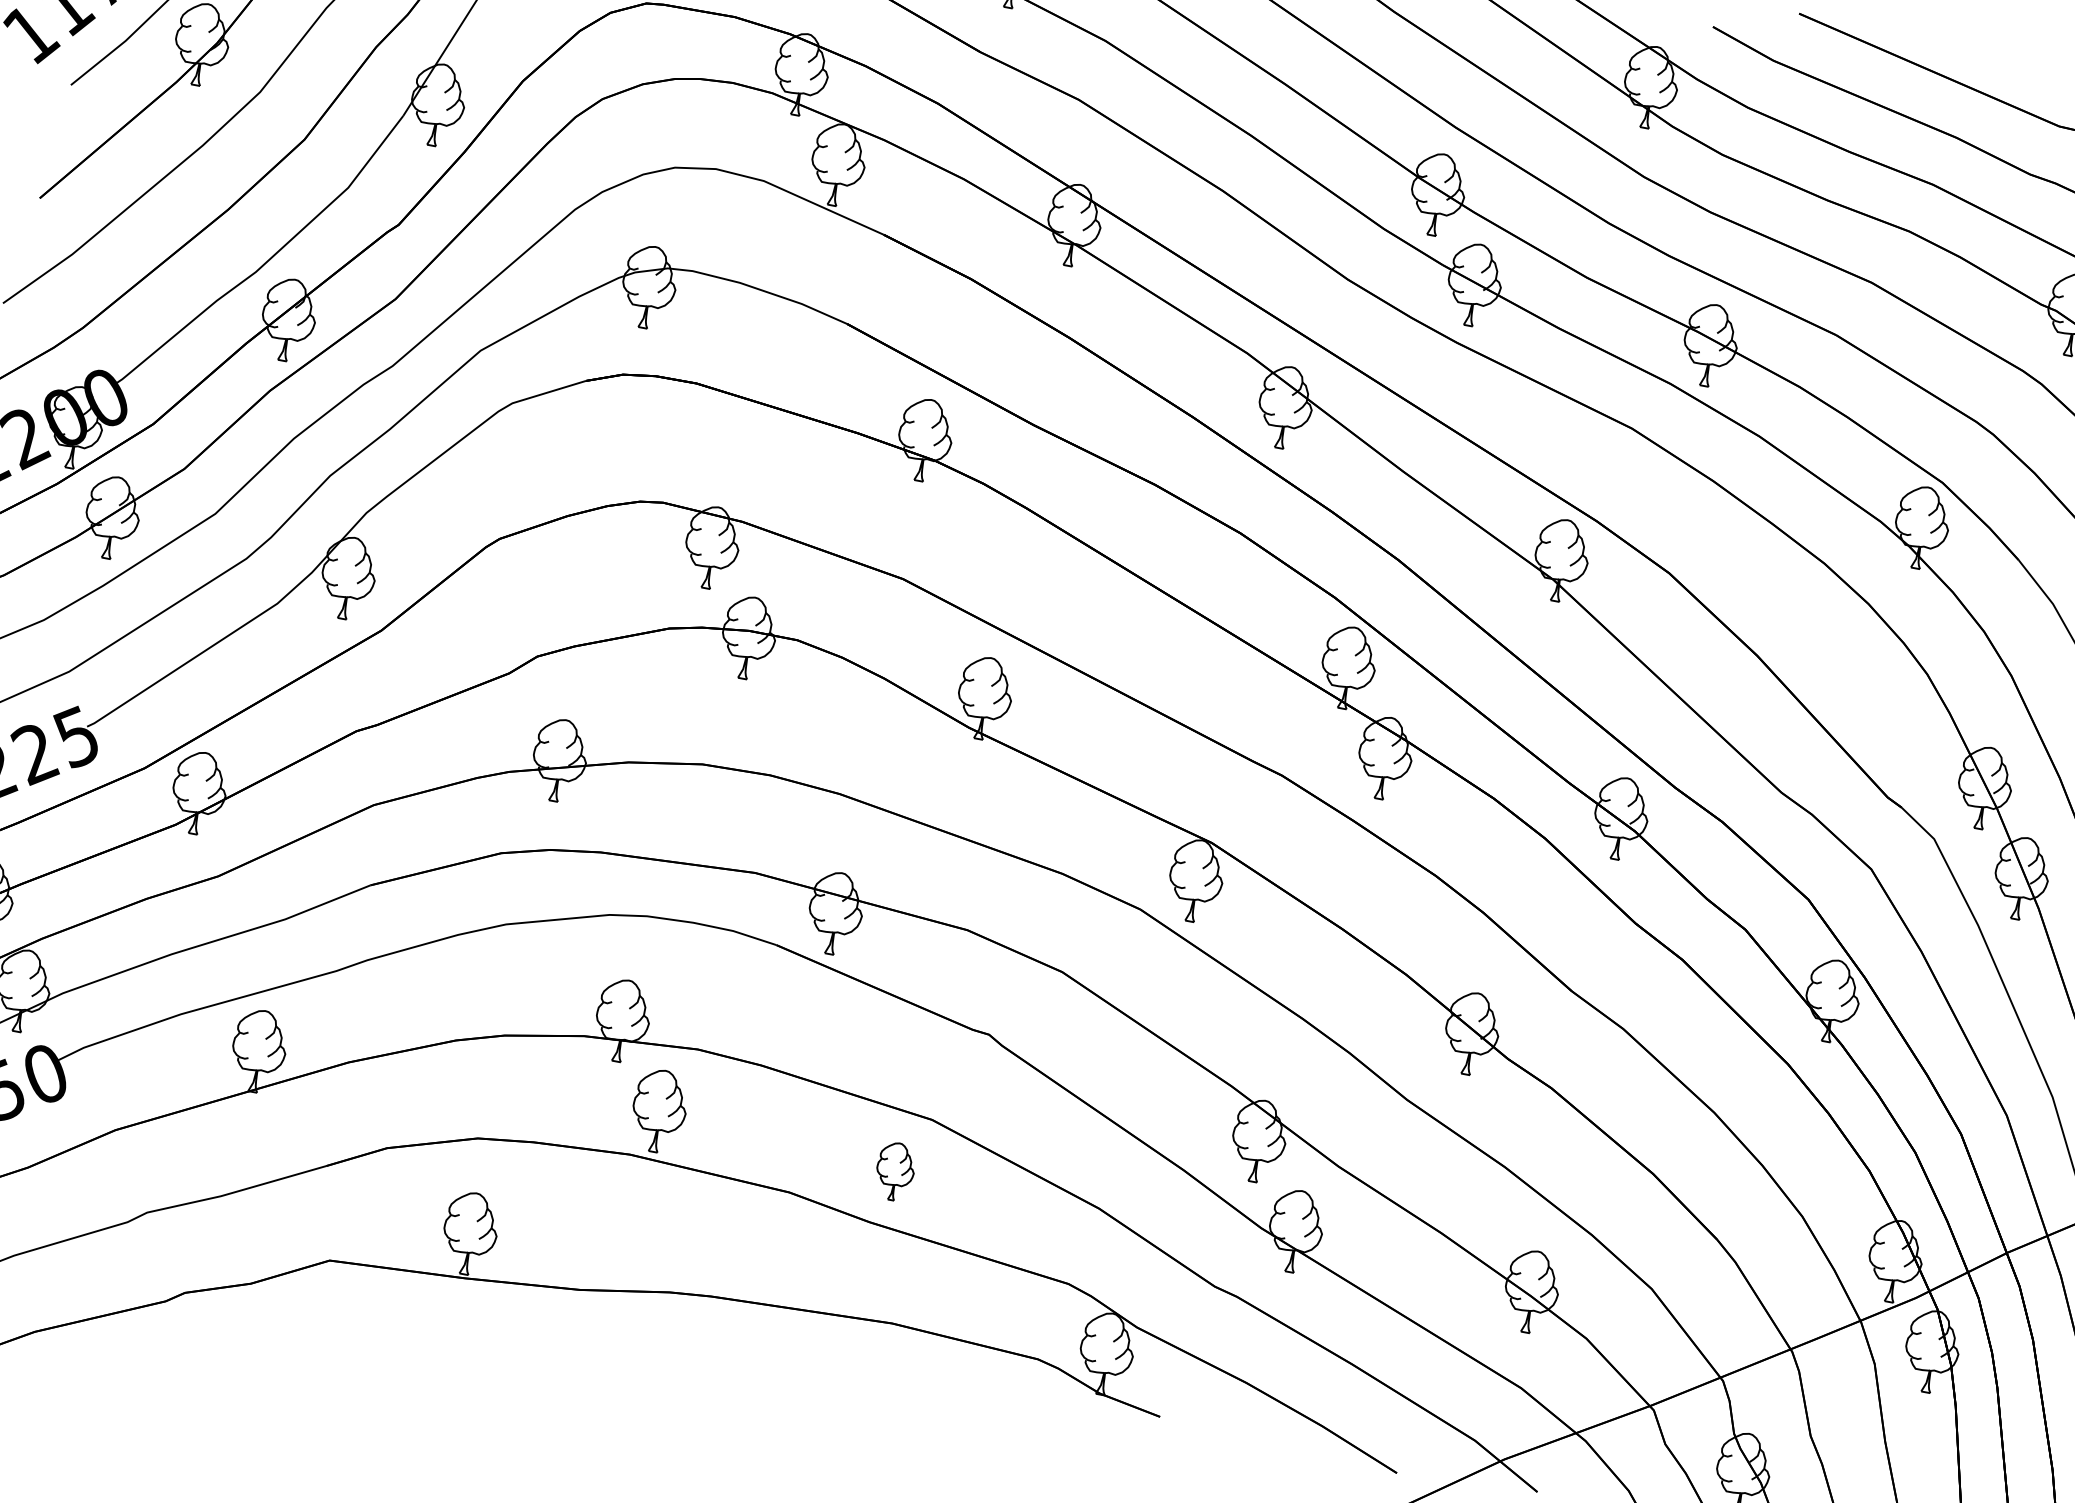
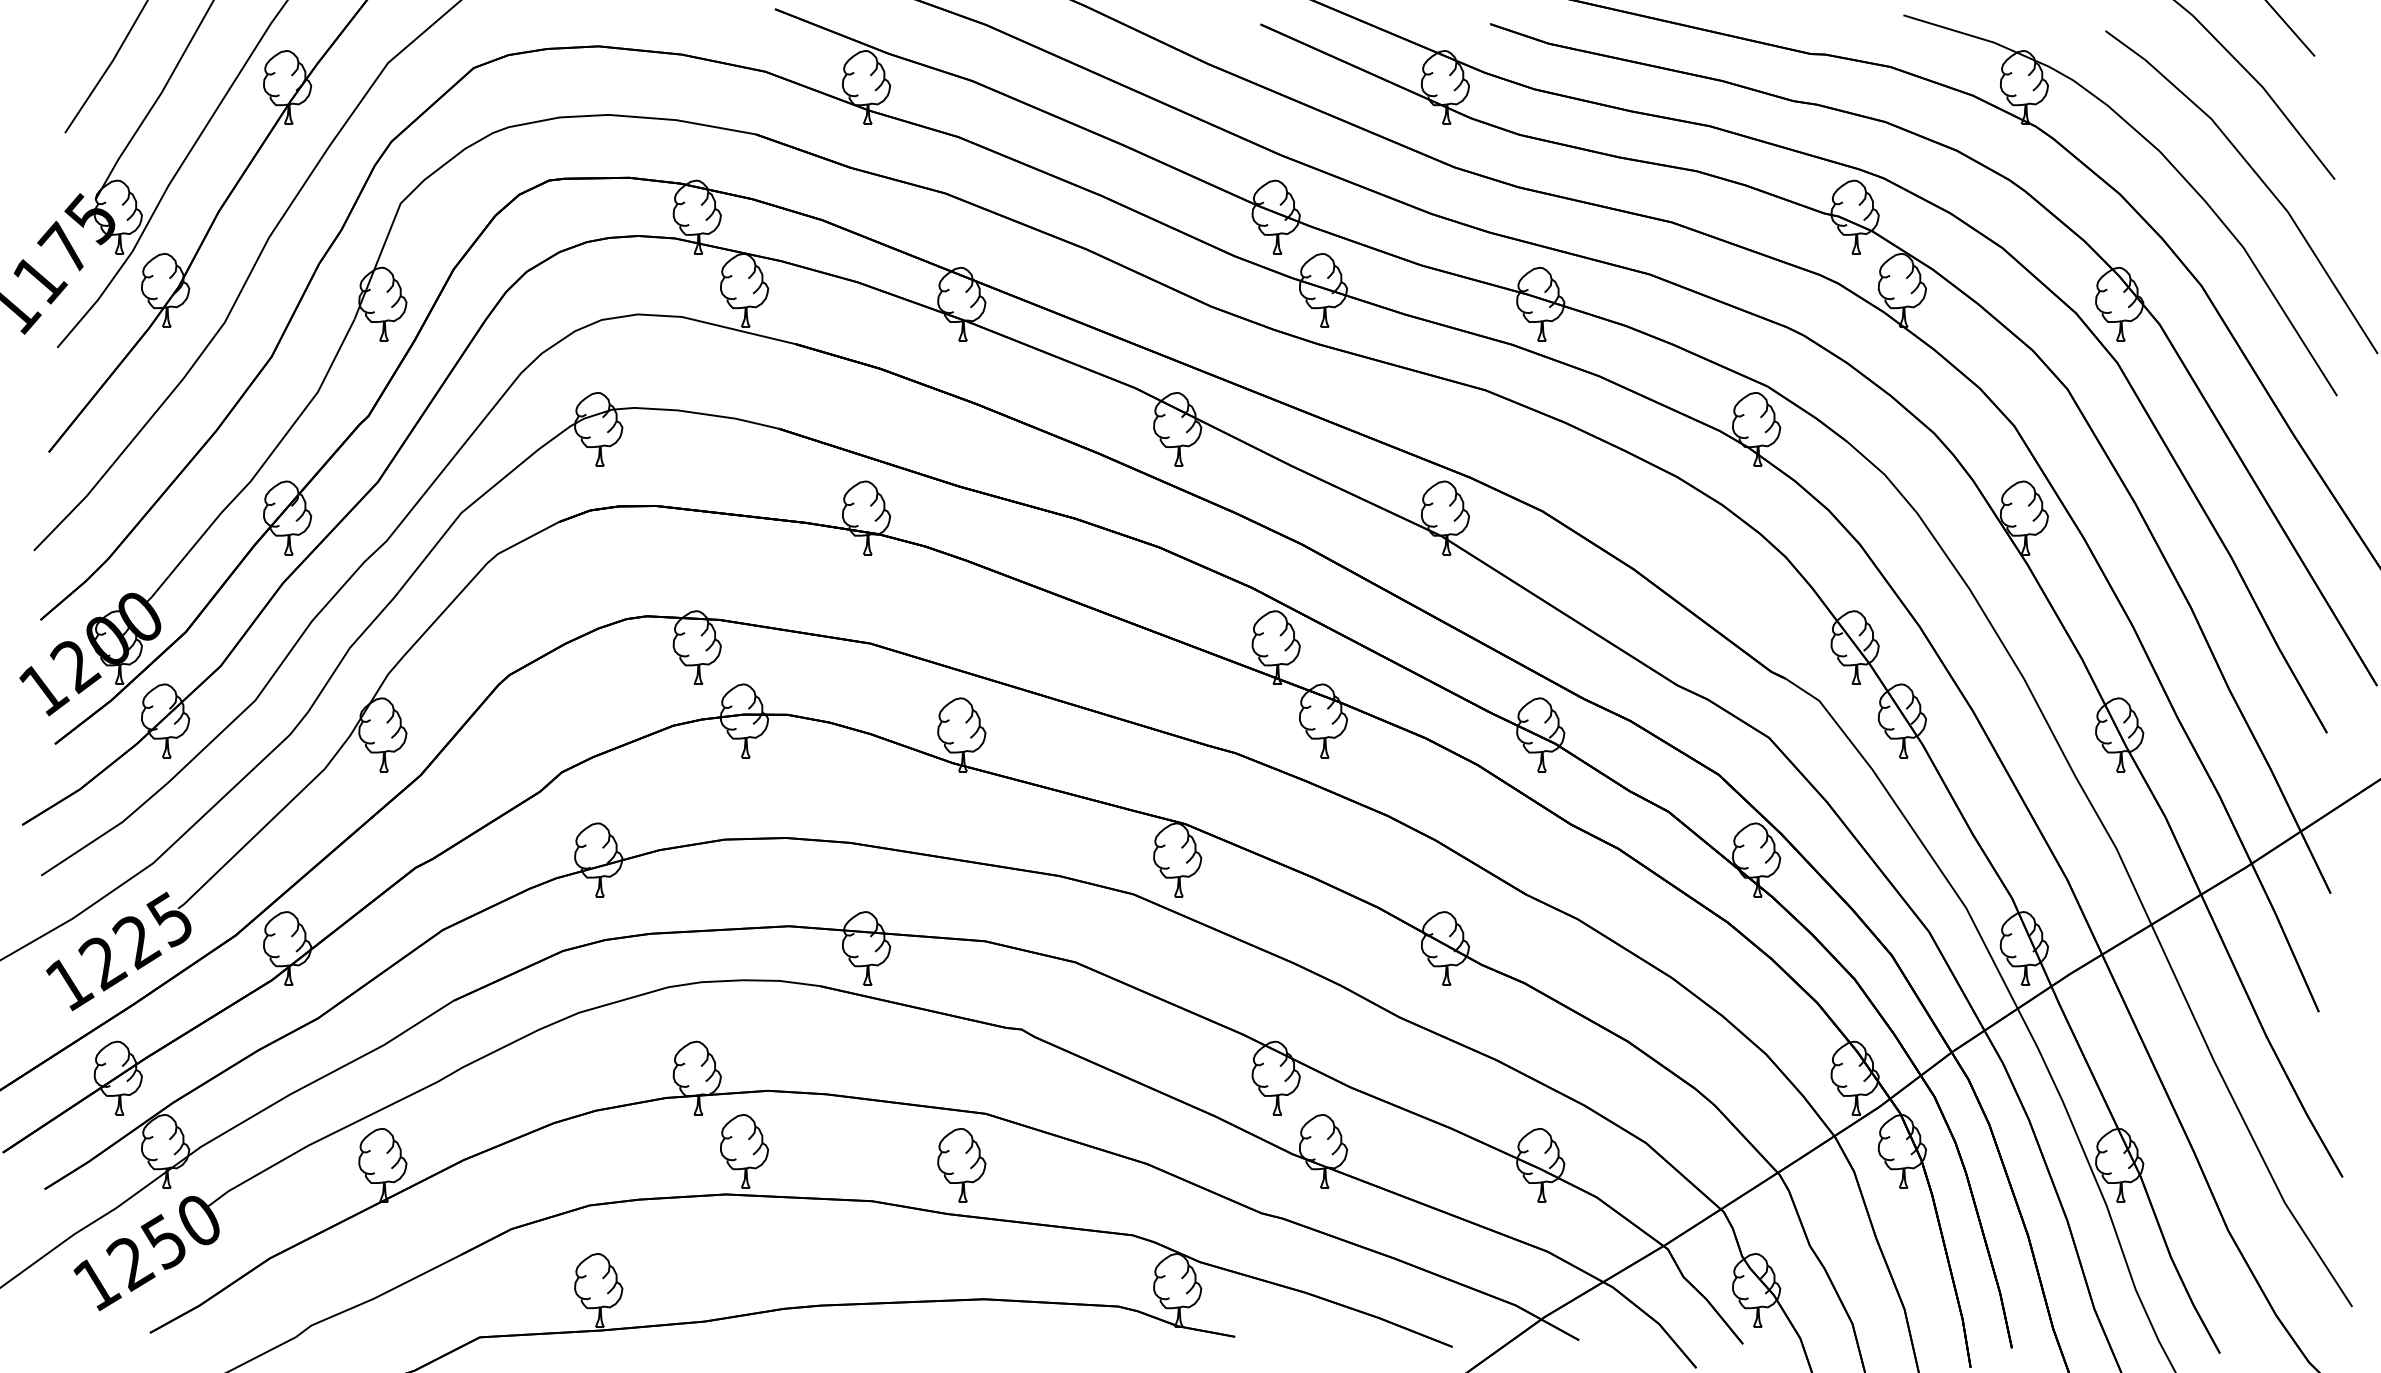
part: (894, 1171) -> (961, 1165), size x1.43

